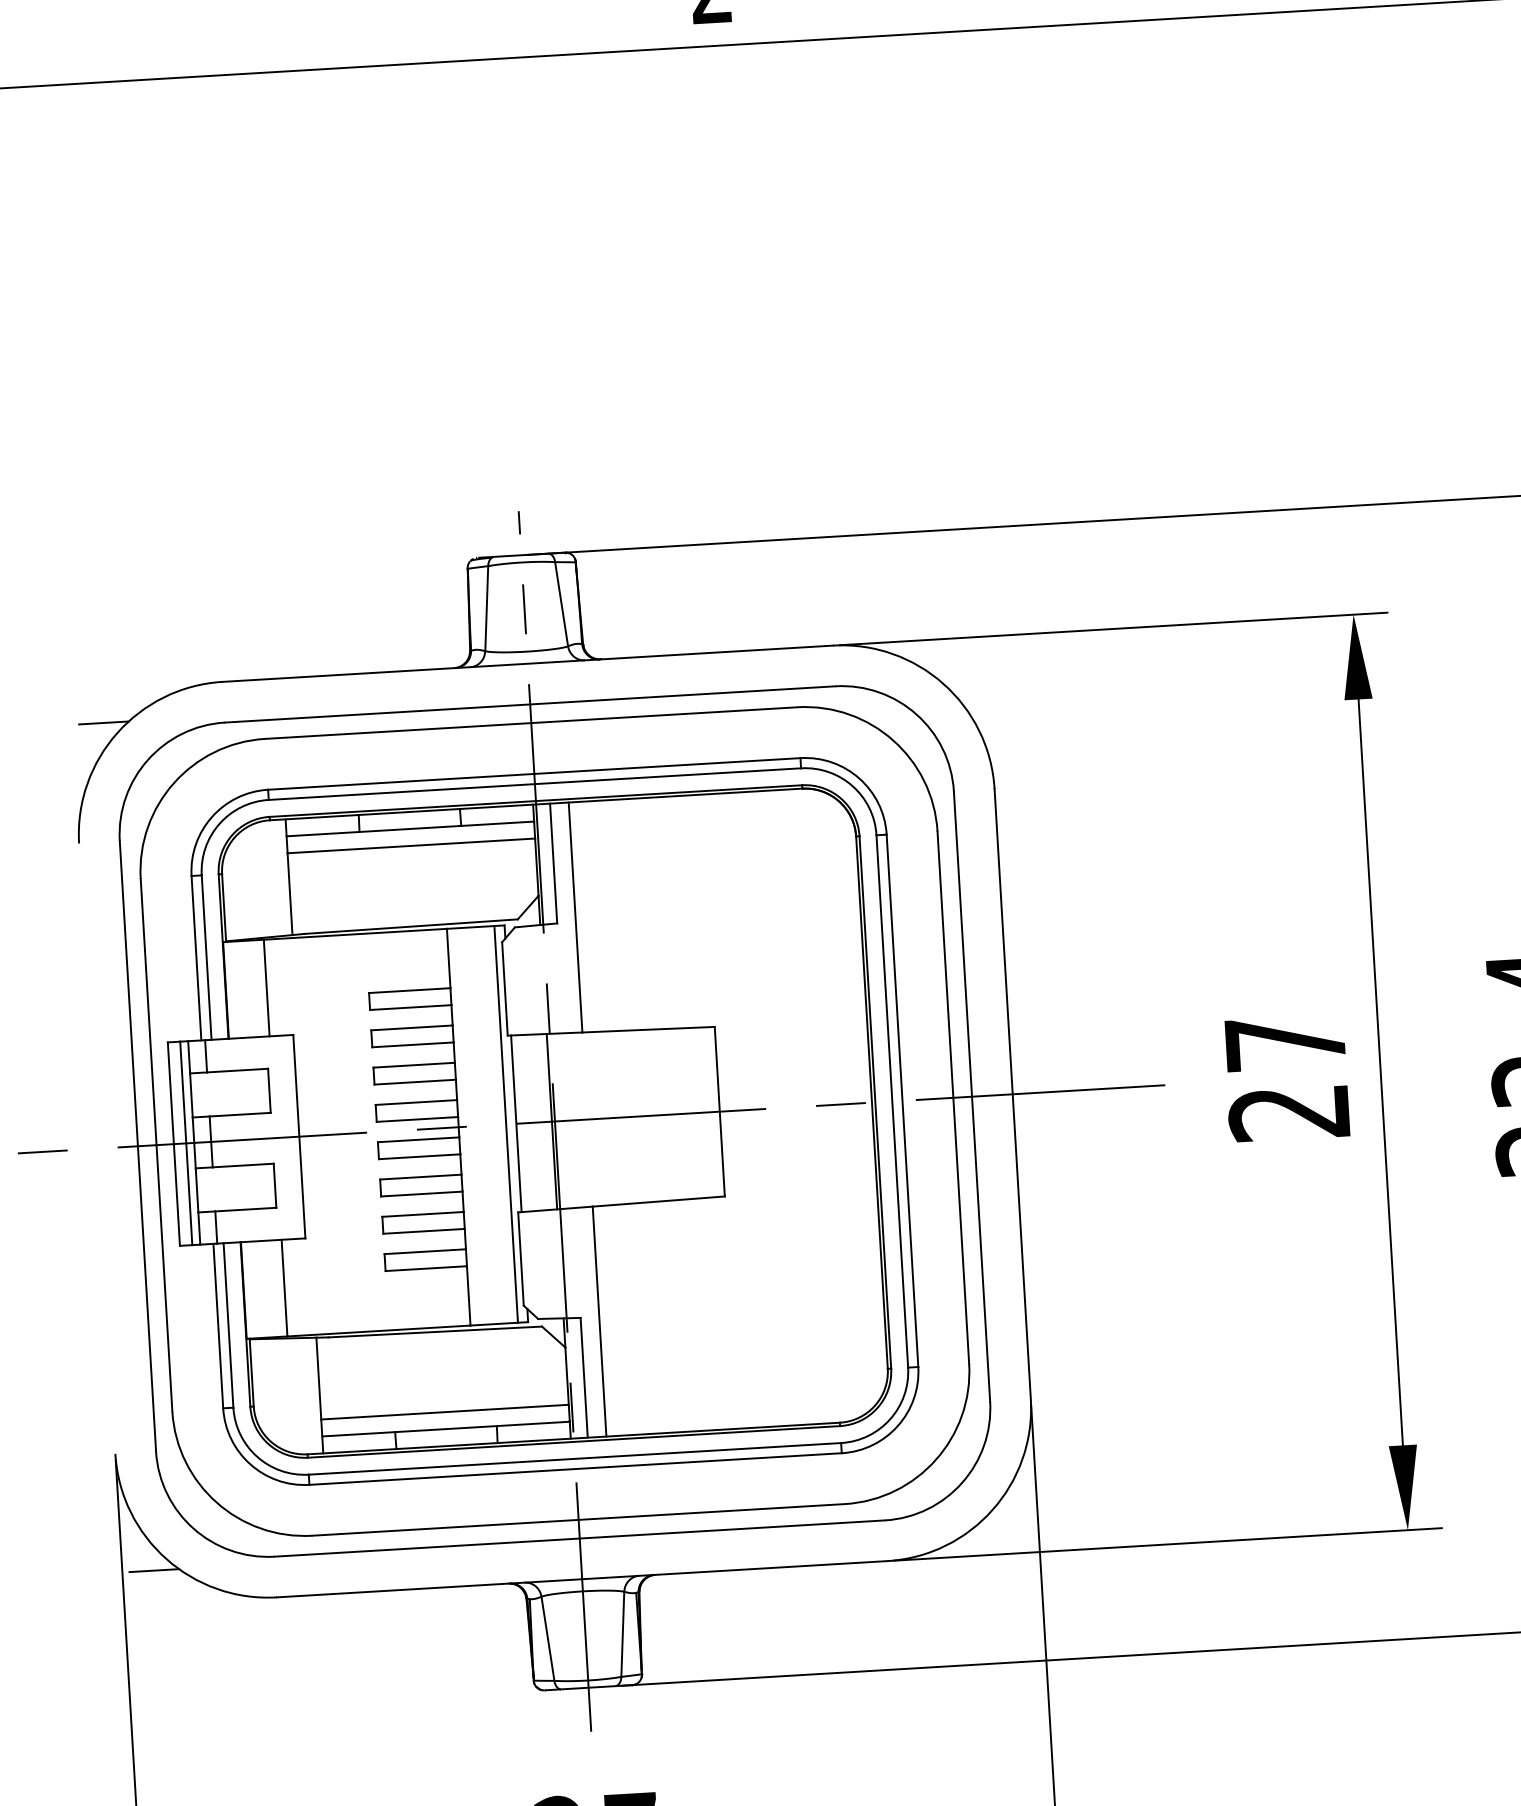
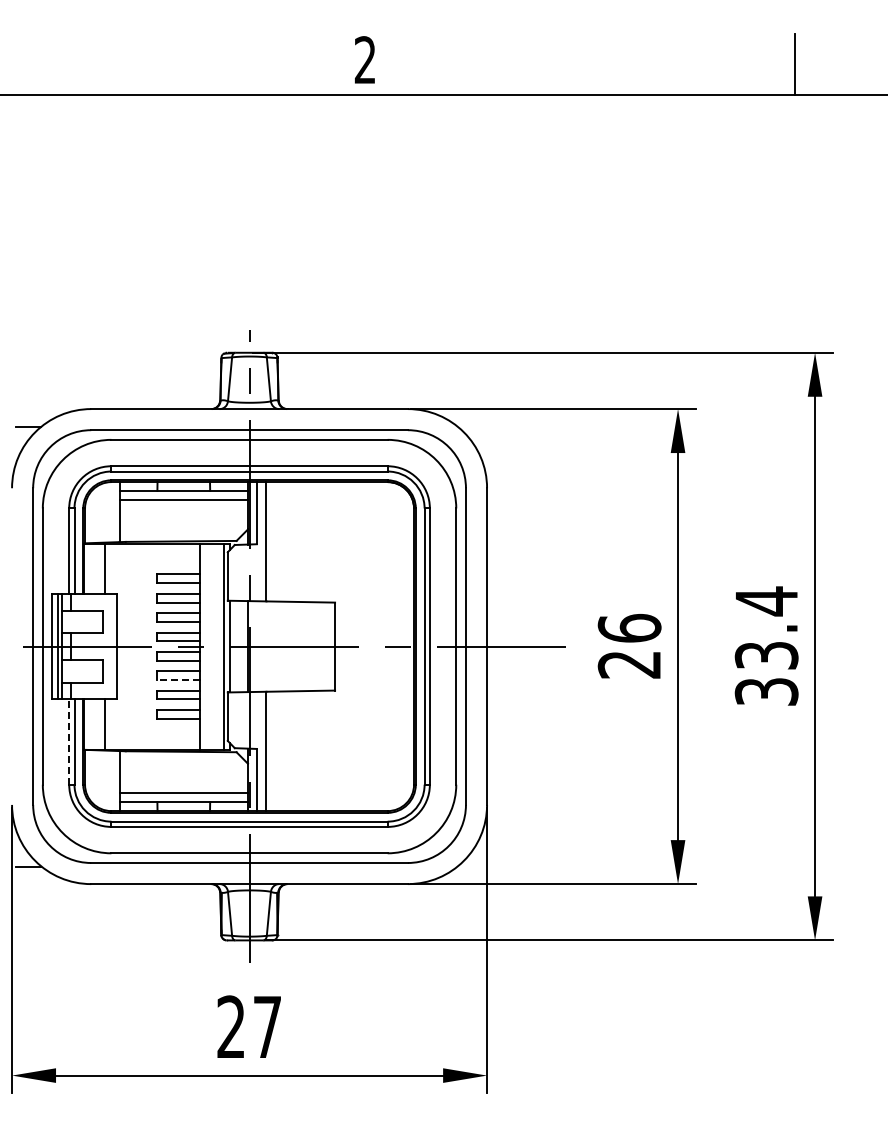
text: (1284, 1041) -> (629, 627), 27 -> 26
line: (421, 1194) -> (178, 680), solid -> dashed
line: (218, 1326) -> (69, 742), solid -> dashed

